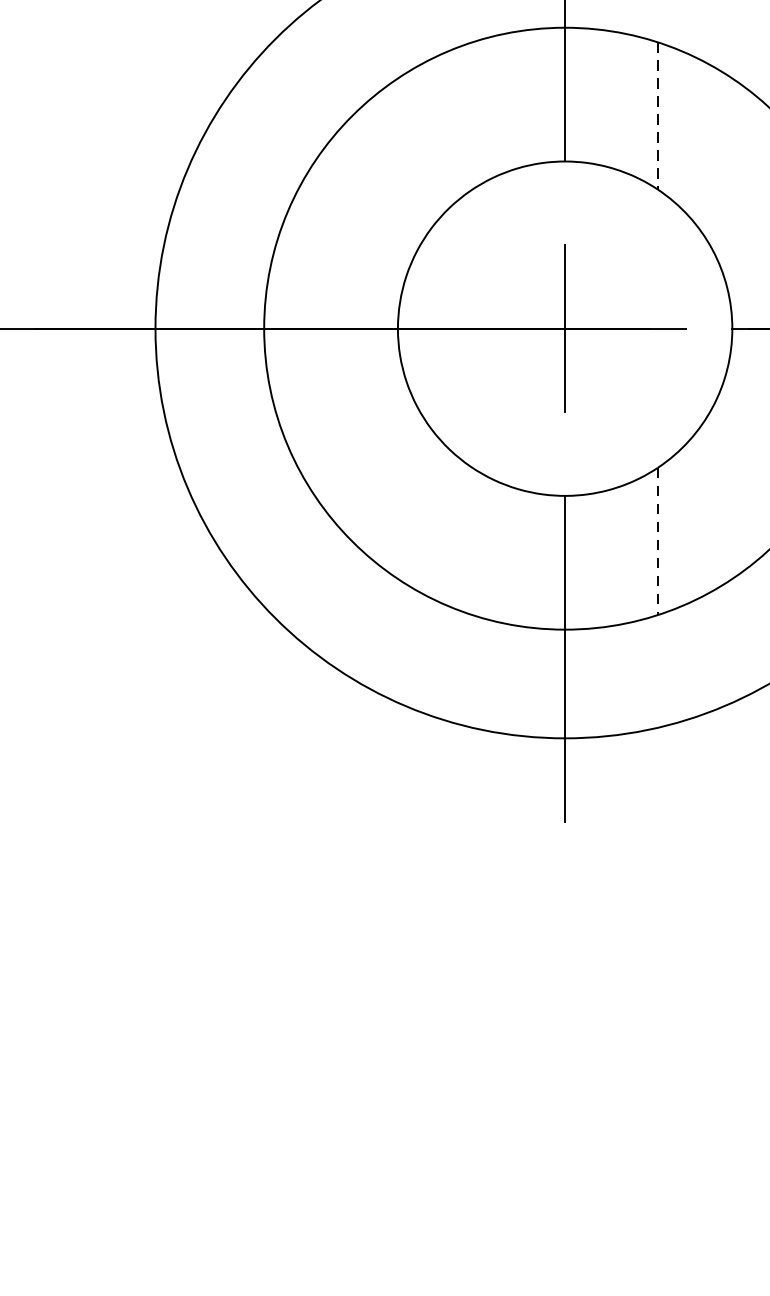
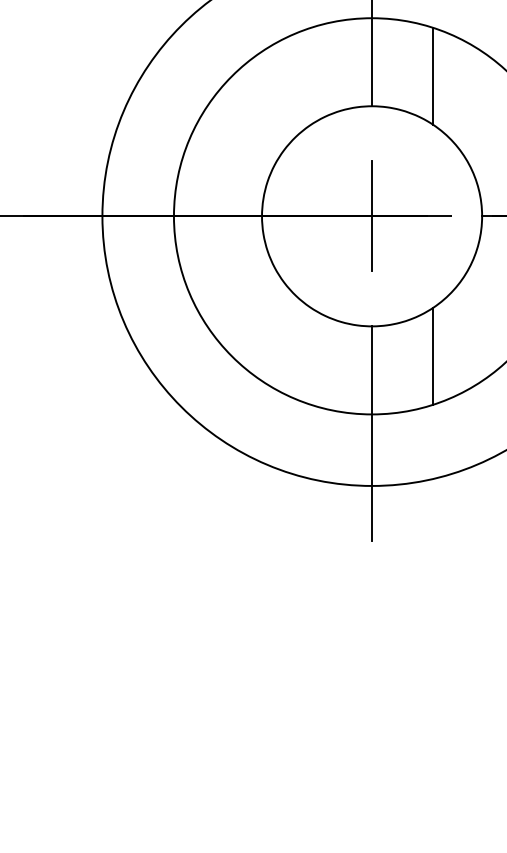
line: (658, 116) -> (433, 76), dashed -> solid
line: (658, 541) -> (433, 356), dashed -> solid

